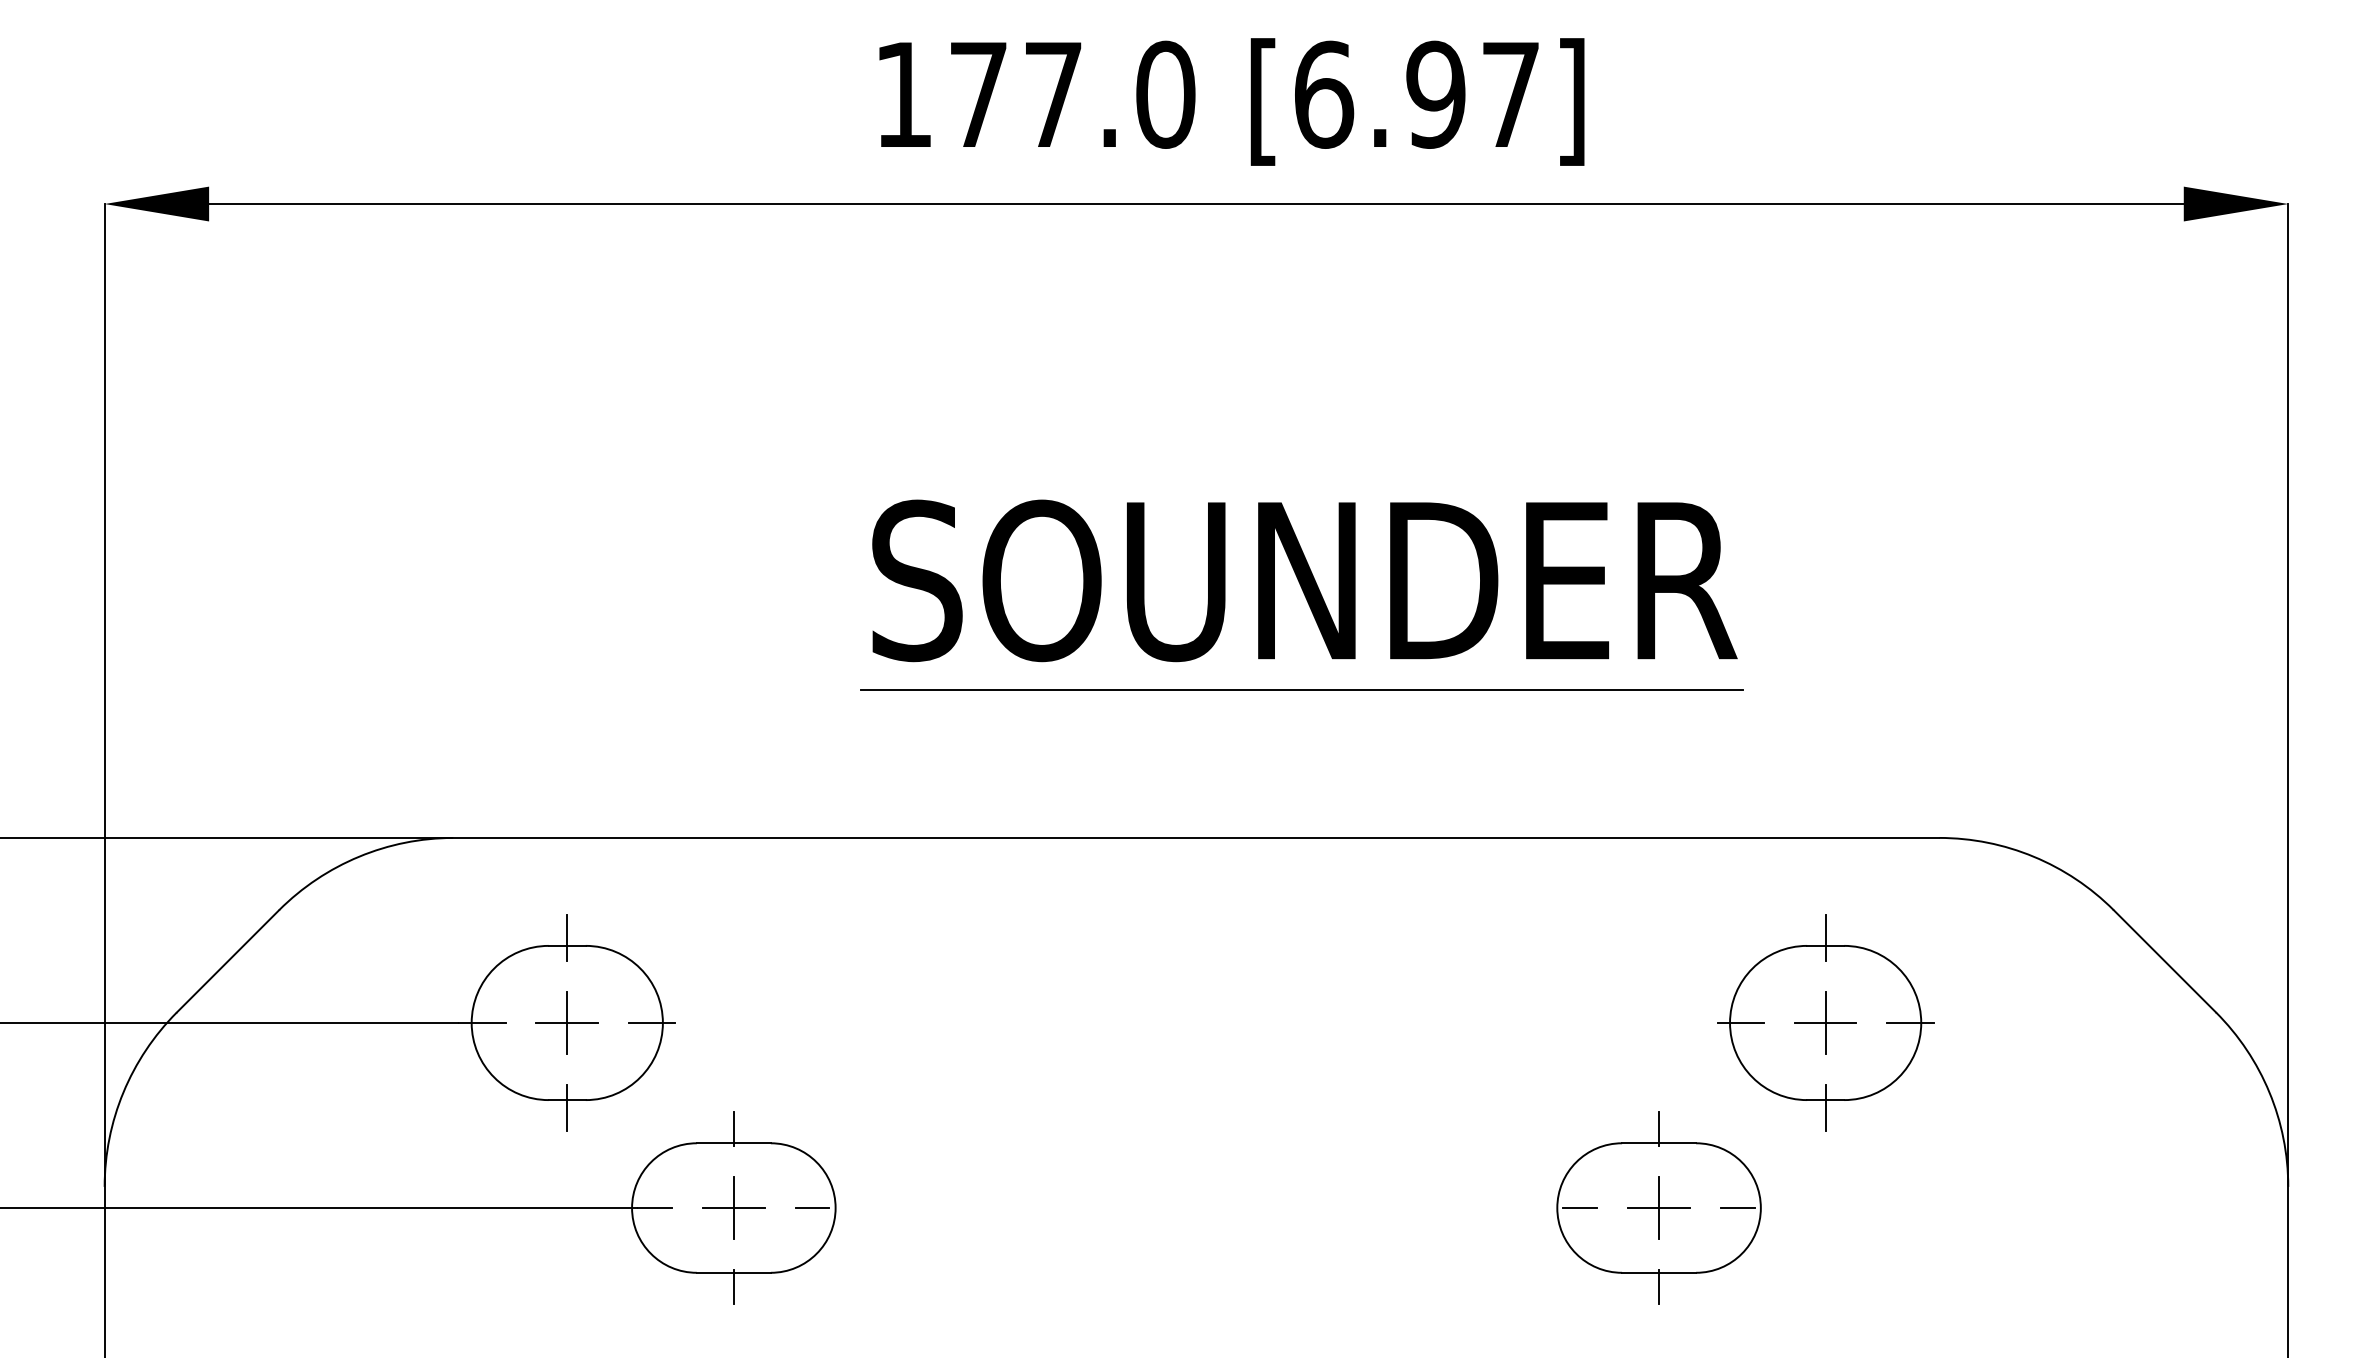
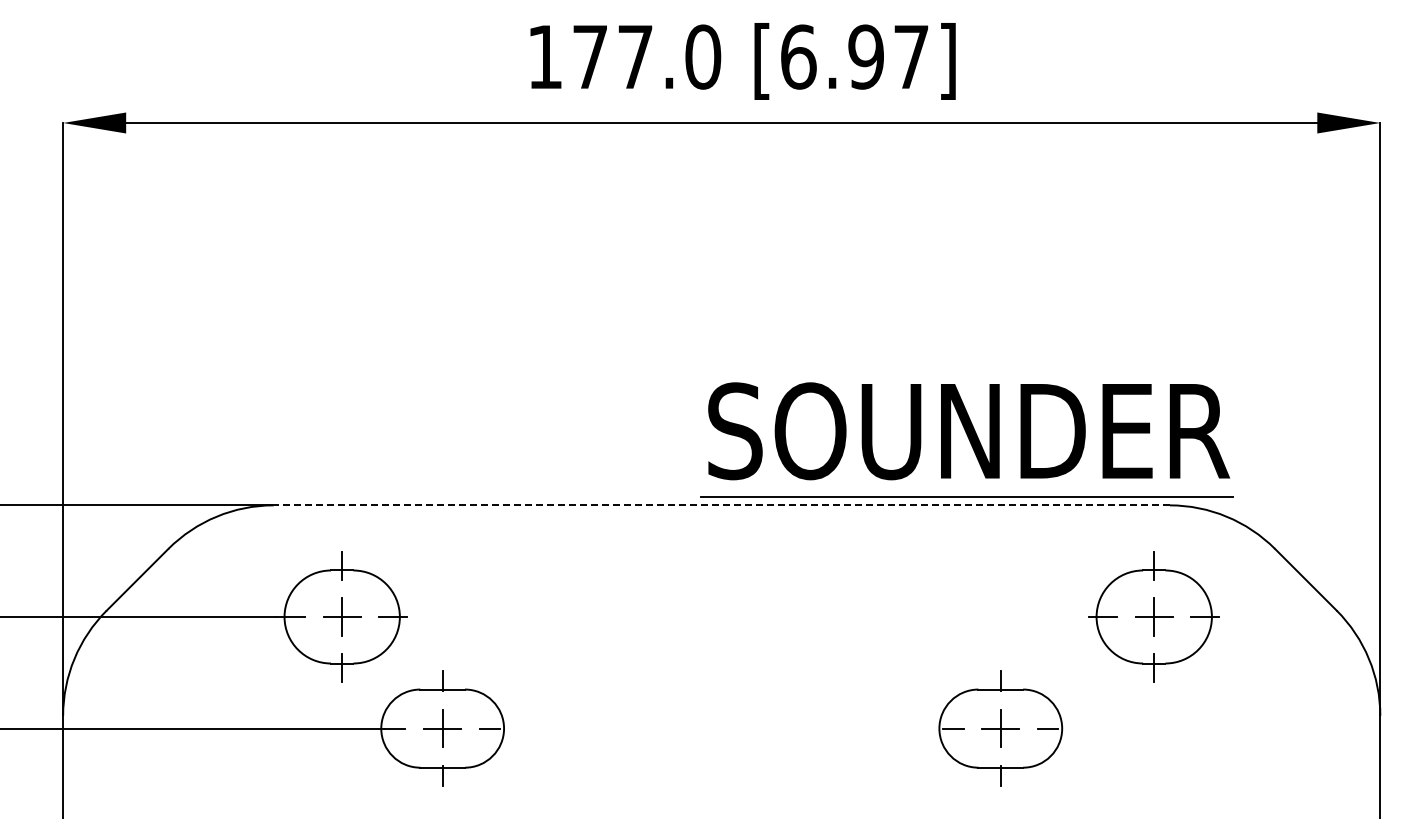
part: (1300, 594) -> (966, 439), moved
line: (1196, 838) -> (721, 505), solid -> dashed
part: (1824, 1022) -> (1153, 616), moved

